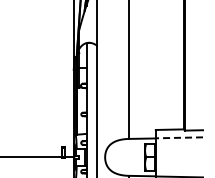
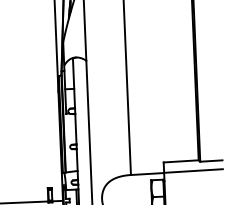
line: (179, 137) -> (193, 170), dashed -> solid

